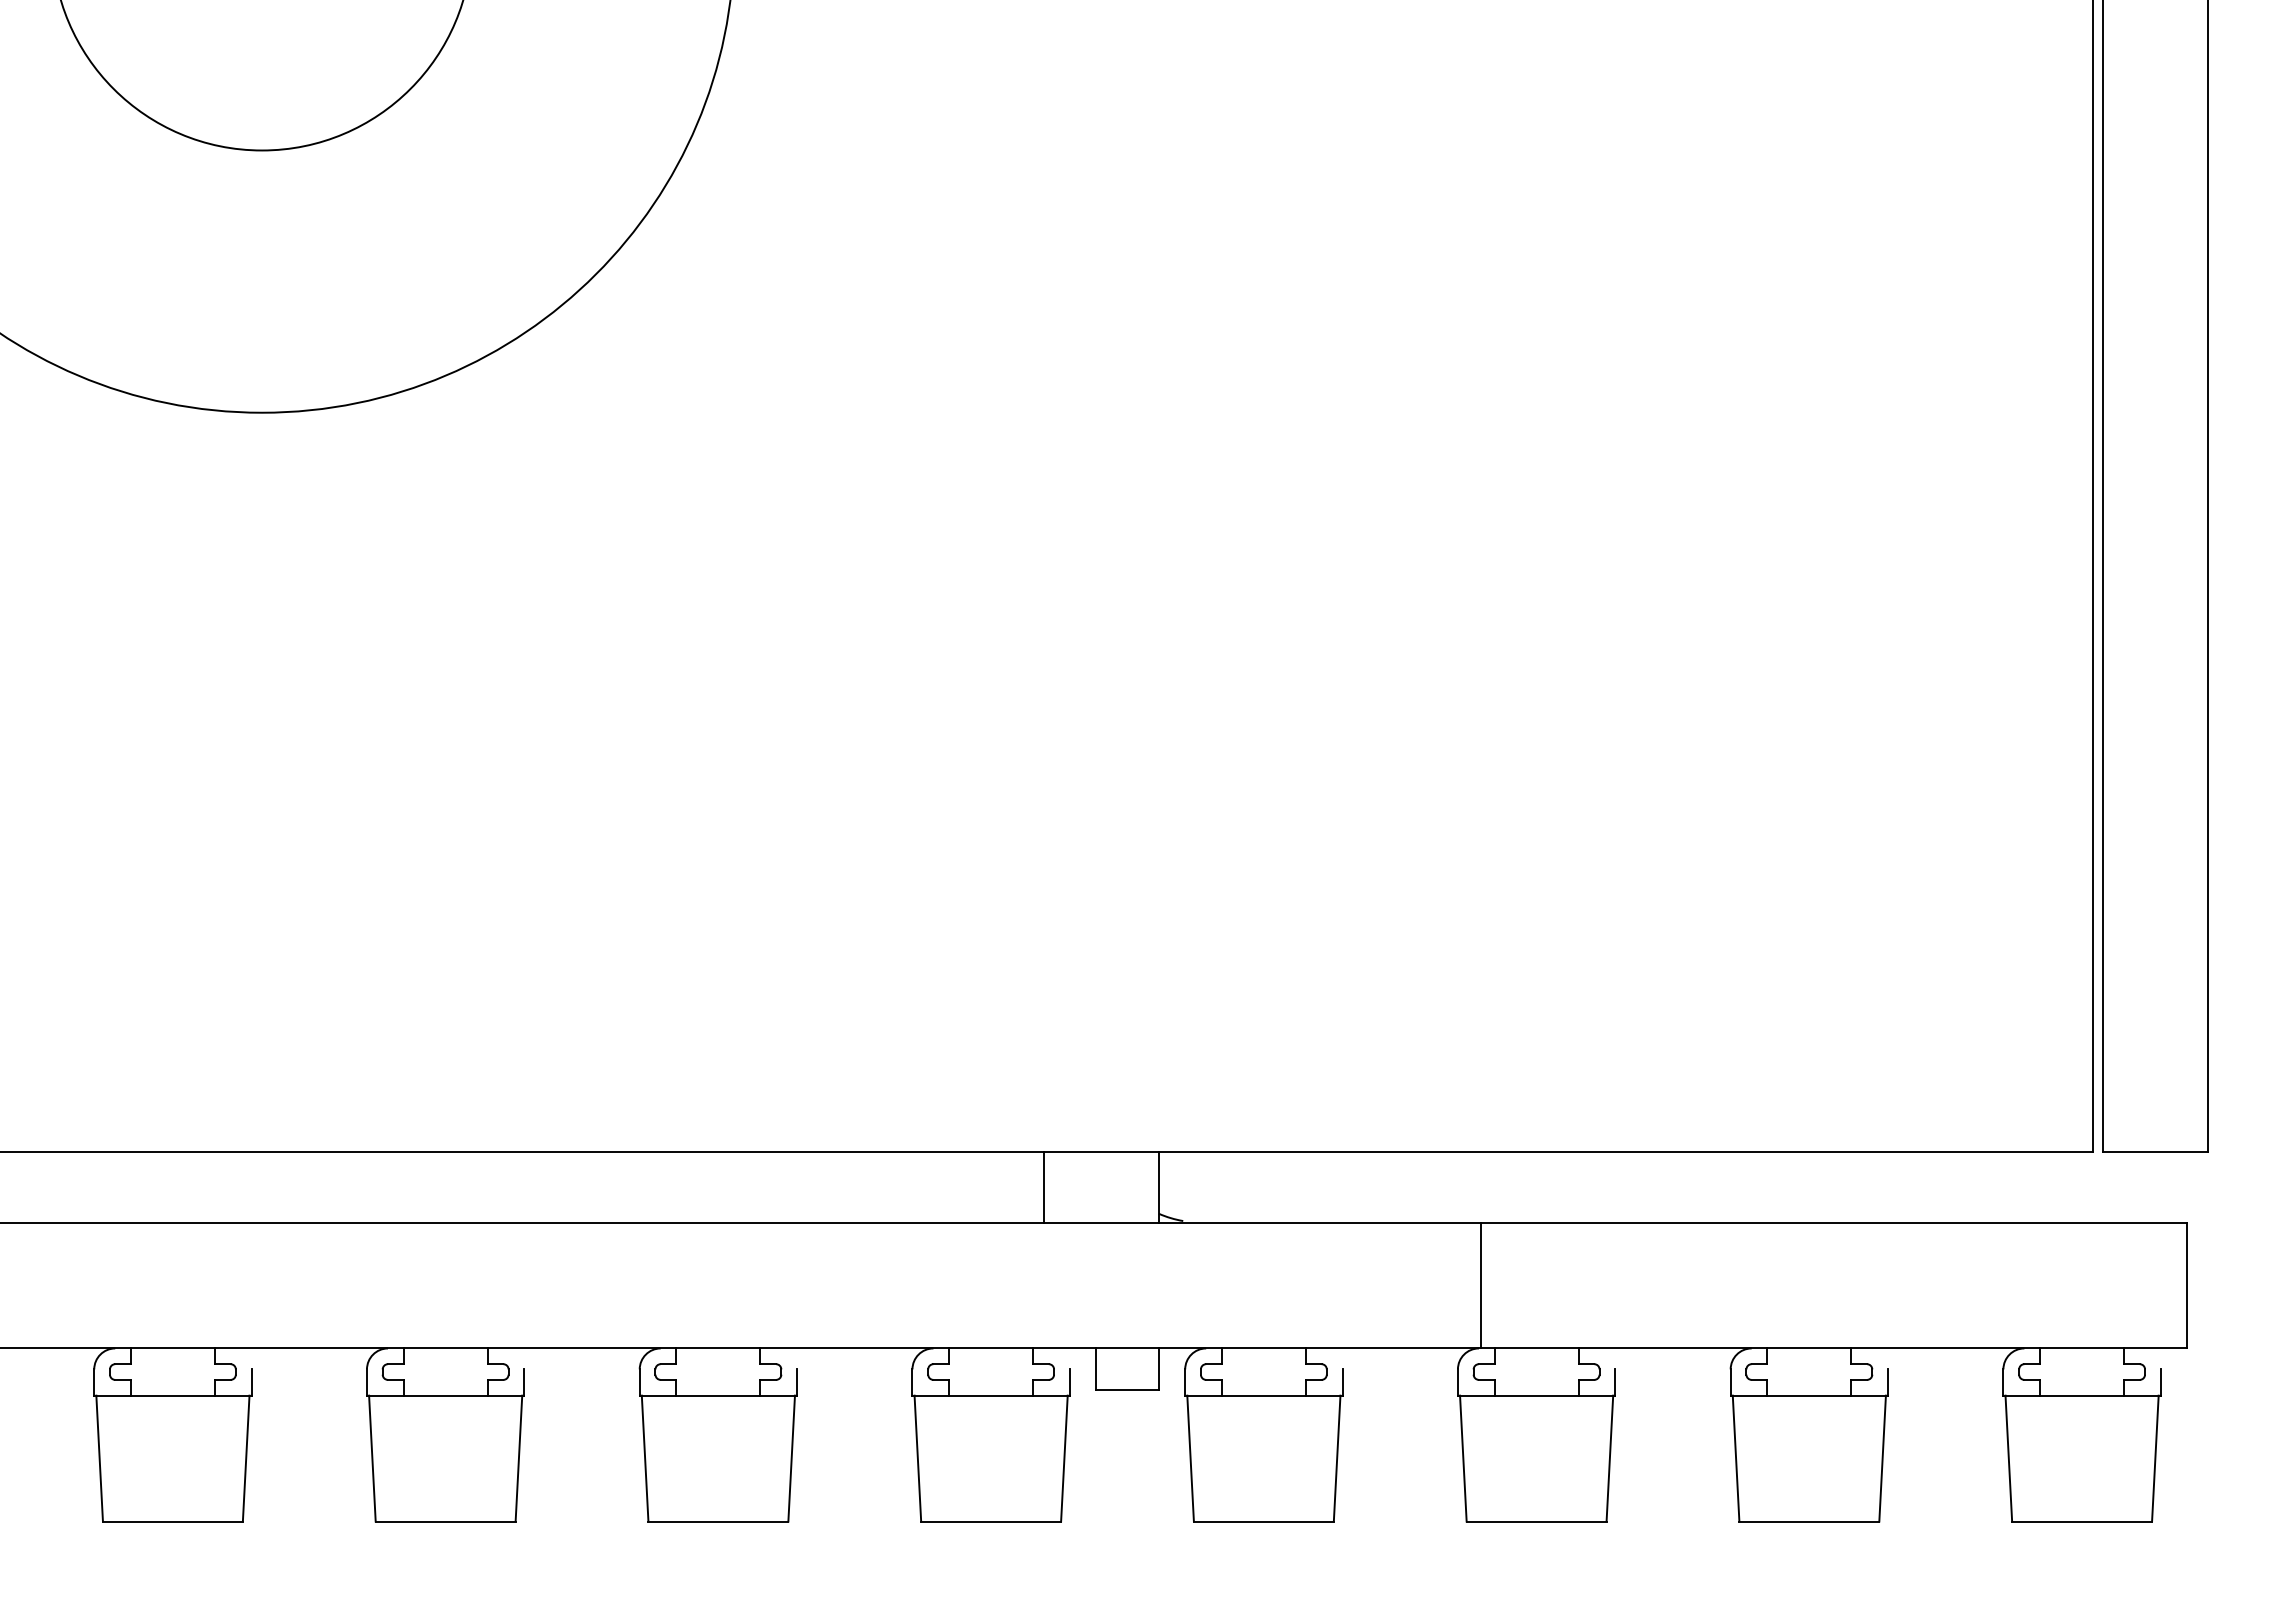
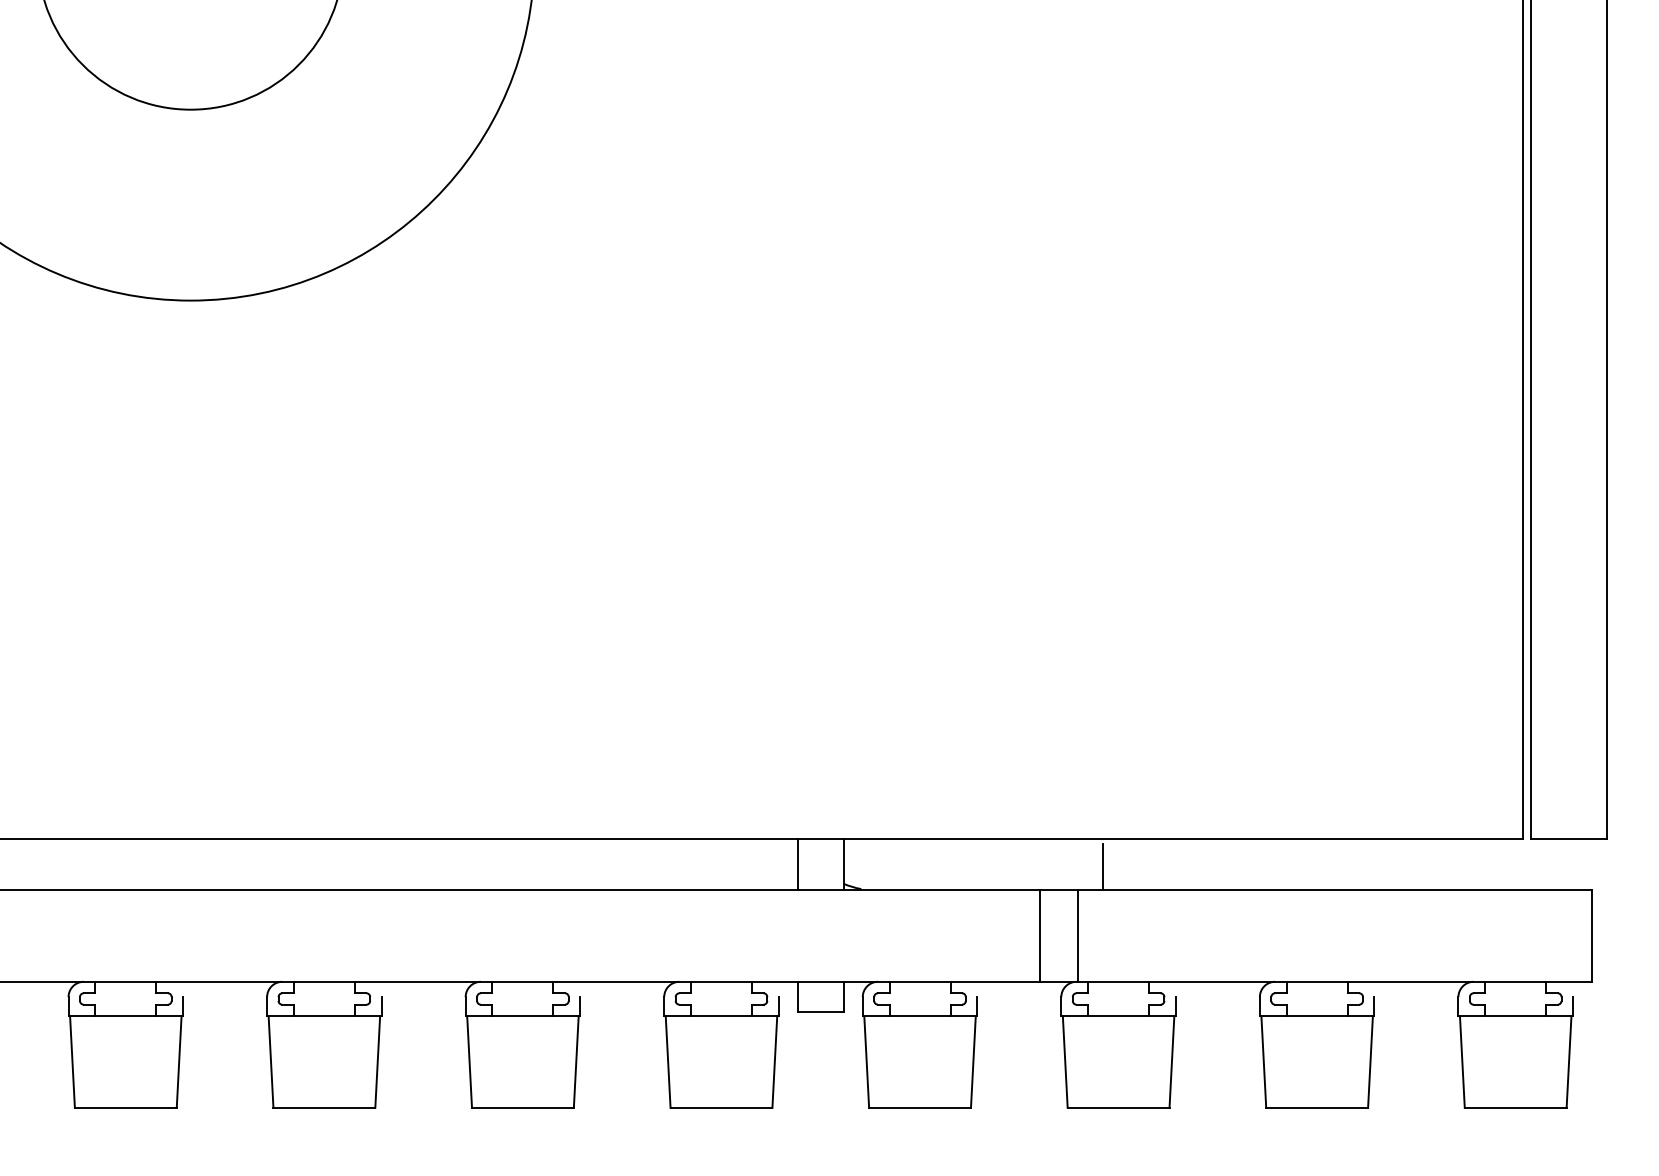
line: (1044, 1187) -> (798, 864), moved
line: (1515, 1190) -> (1103, 866), added
line: (1428, 1285) -> (1039, 935), added

